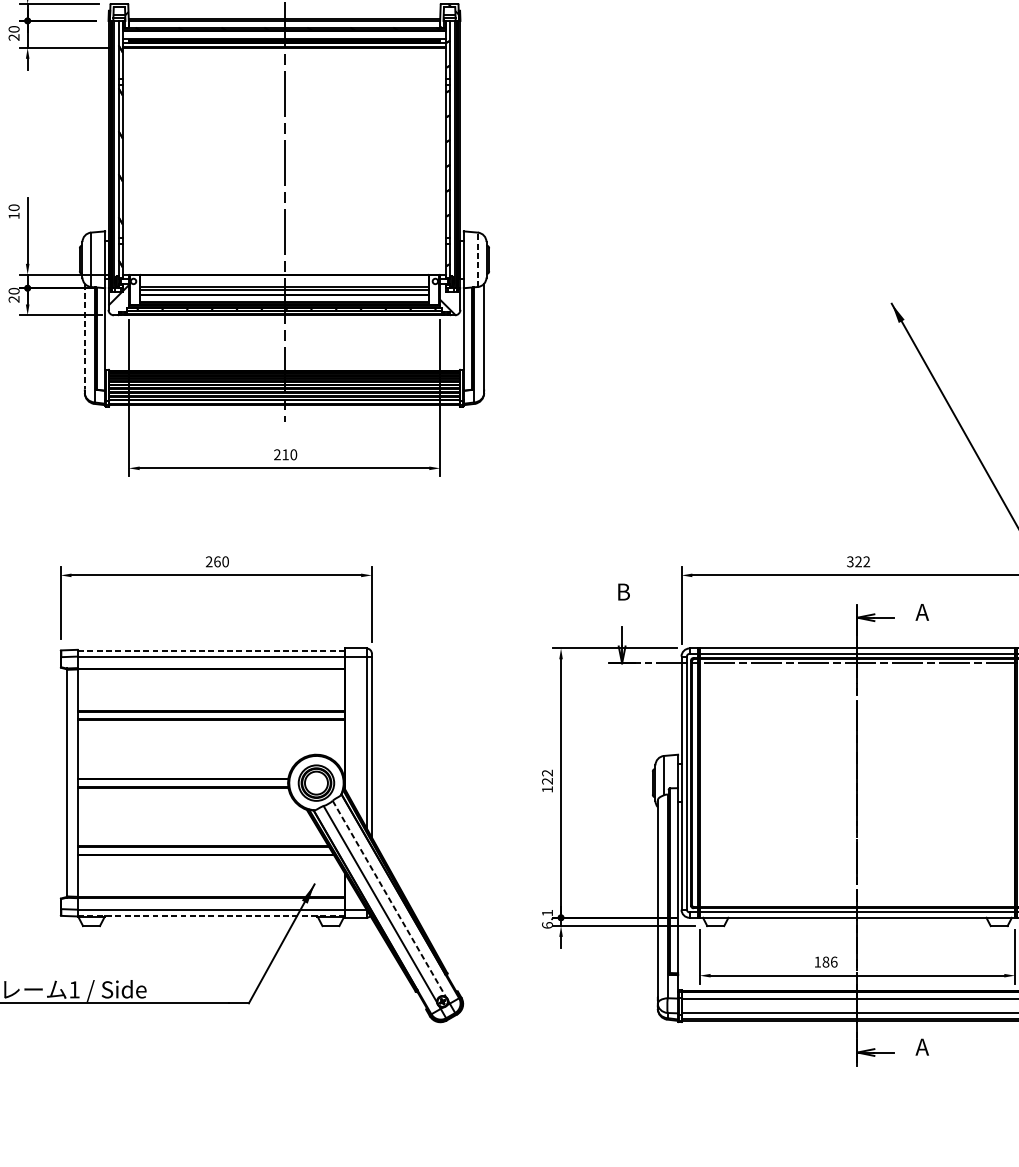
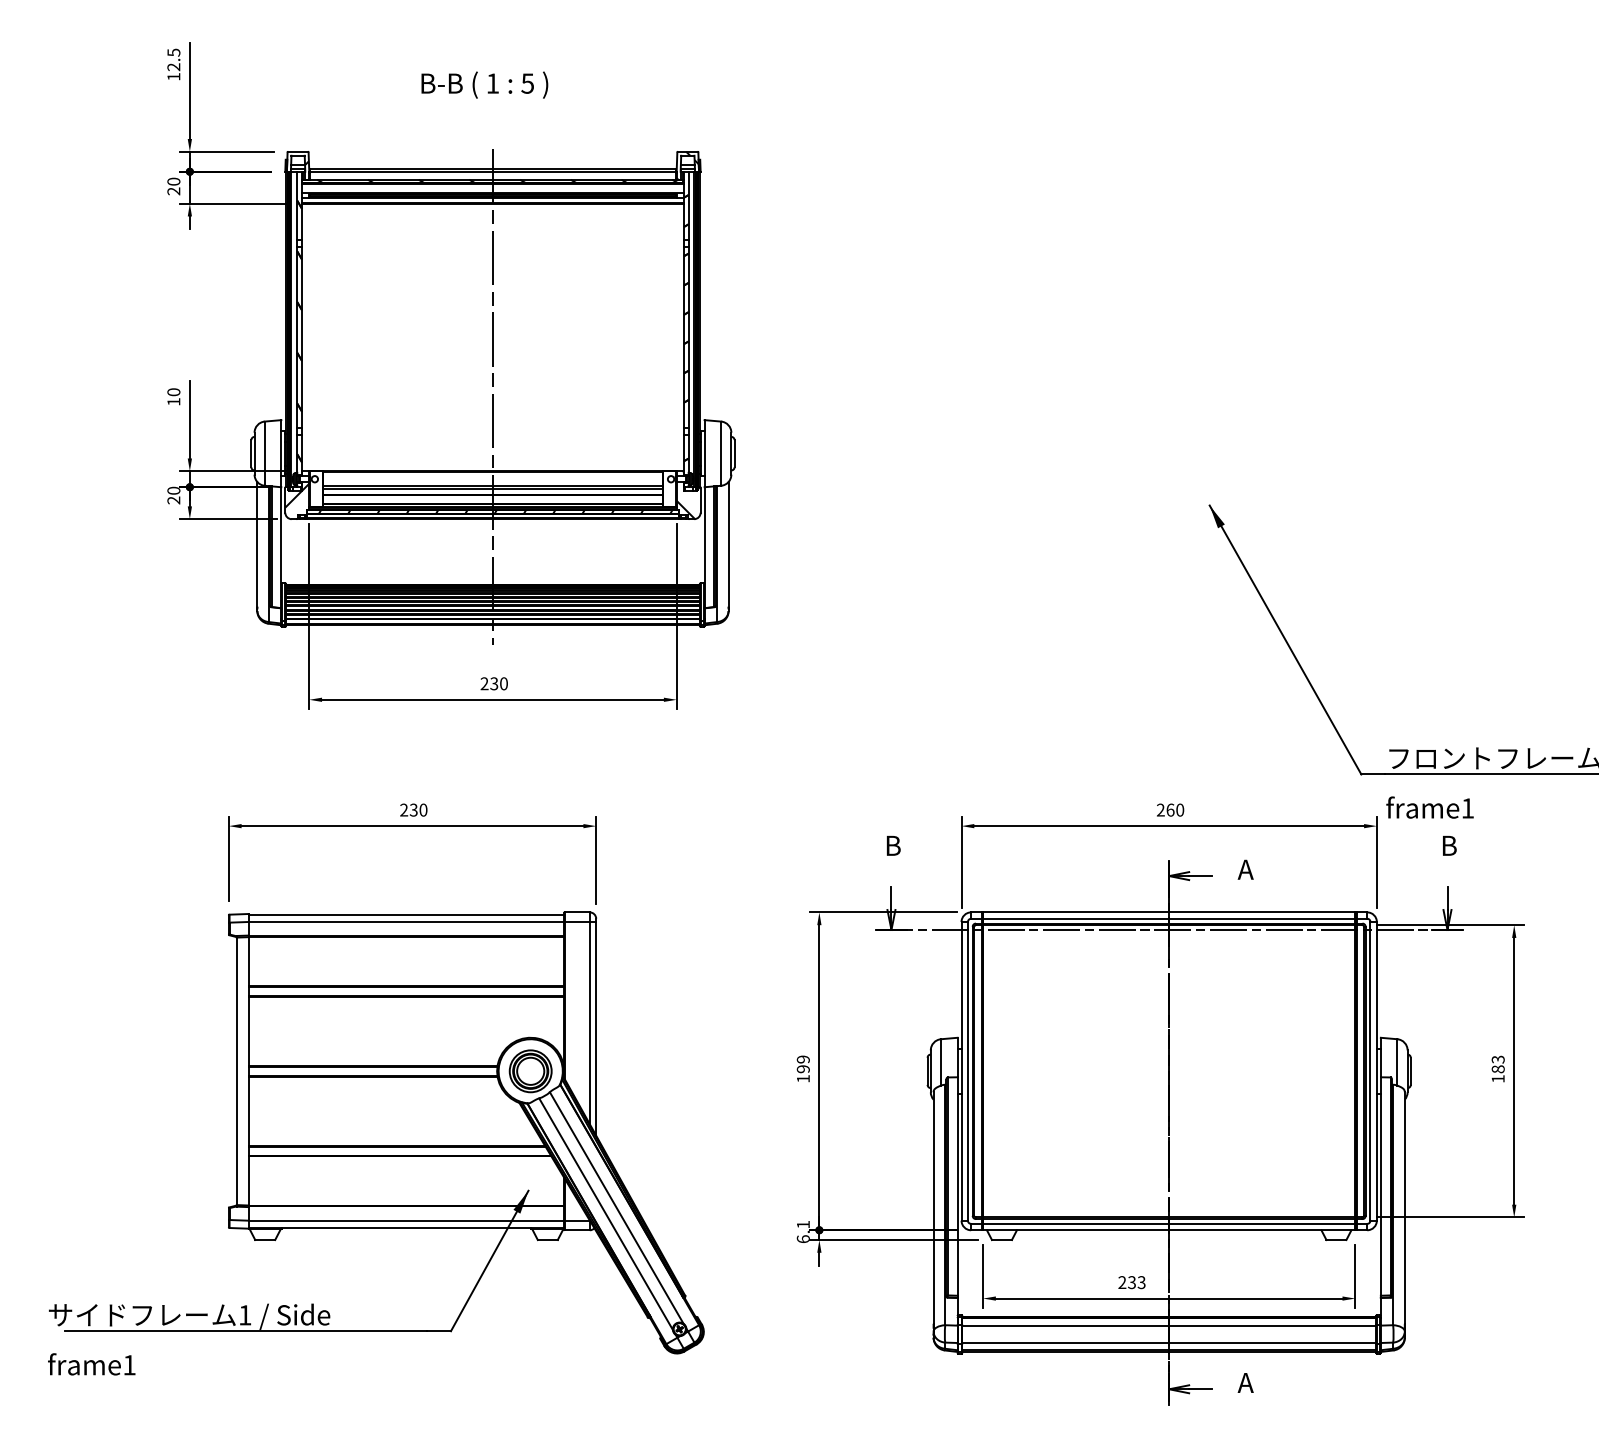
line: (478, 259) -> (721, 453), dashed -> solid
line: (84, 336) -> (257, 544), dashed -> solid
text: (285, 454) -> (494, 683), 210 -> 230
text: (217, 561) -> (413, 809), 260 -> 230
text: (858, 561) -> (1170, 809), 322 -> 260
line: (211, 650) -> (406, 914), dashed -> solid
text: (547, 777) -> (803, 1064), 122 -> 199
line: (389, 899) -> (616, 1208), dashed -> solid
line: (211, 915) -> (406, 1227), dashed -> solid
text: (825, 962) -> (1131, 1282), 186 -> 233

